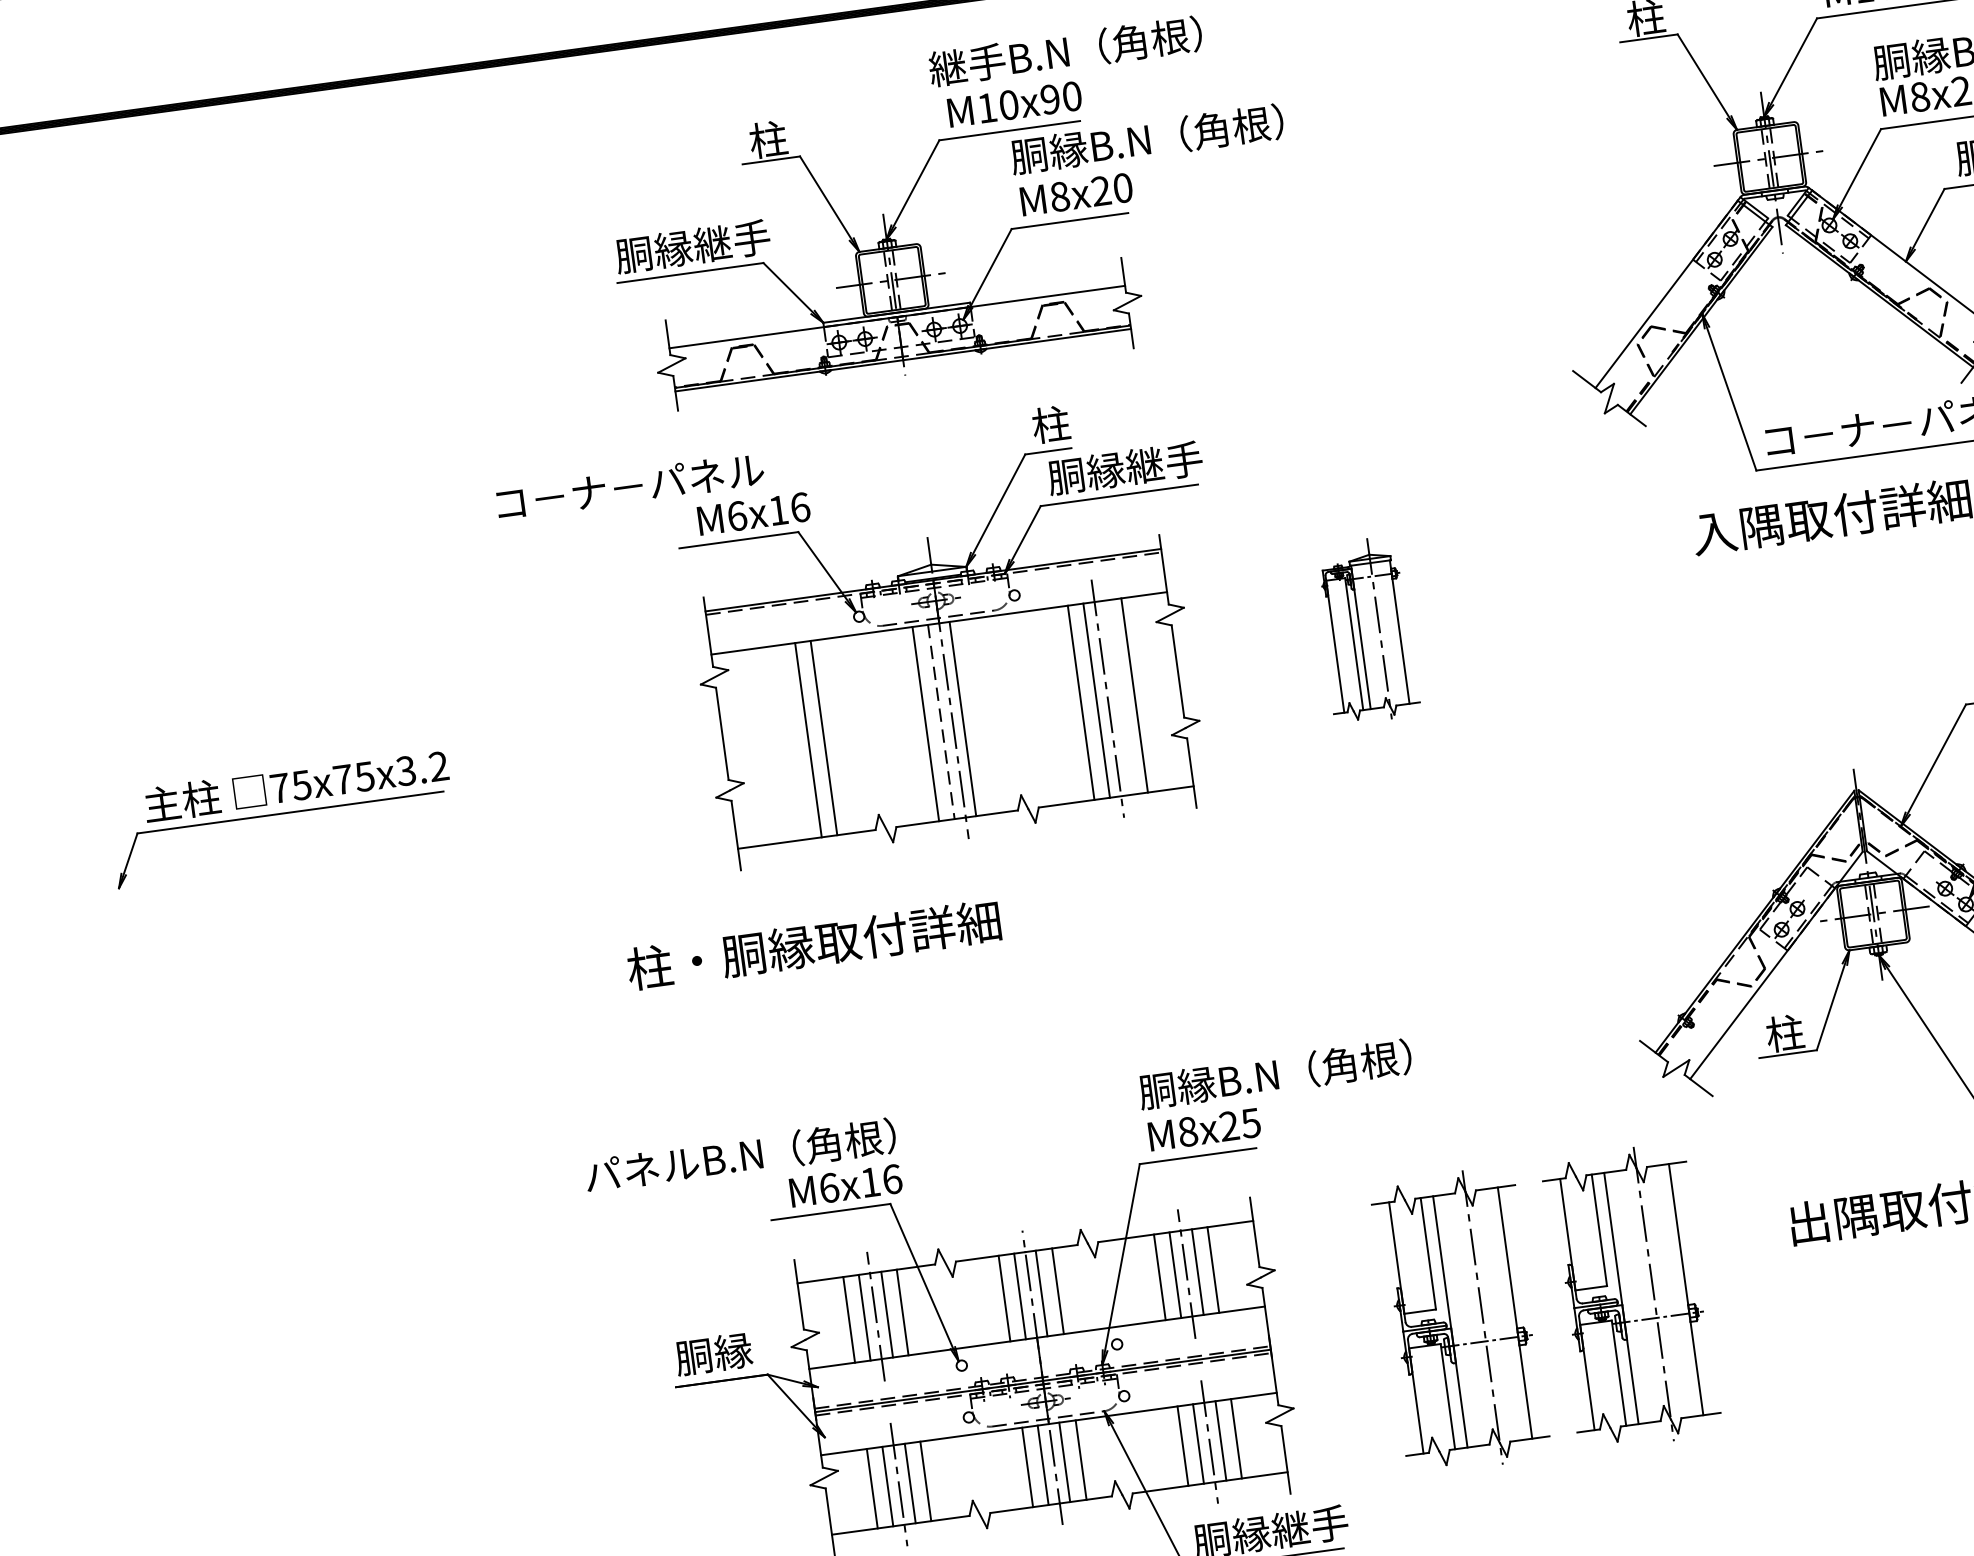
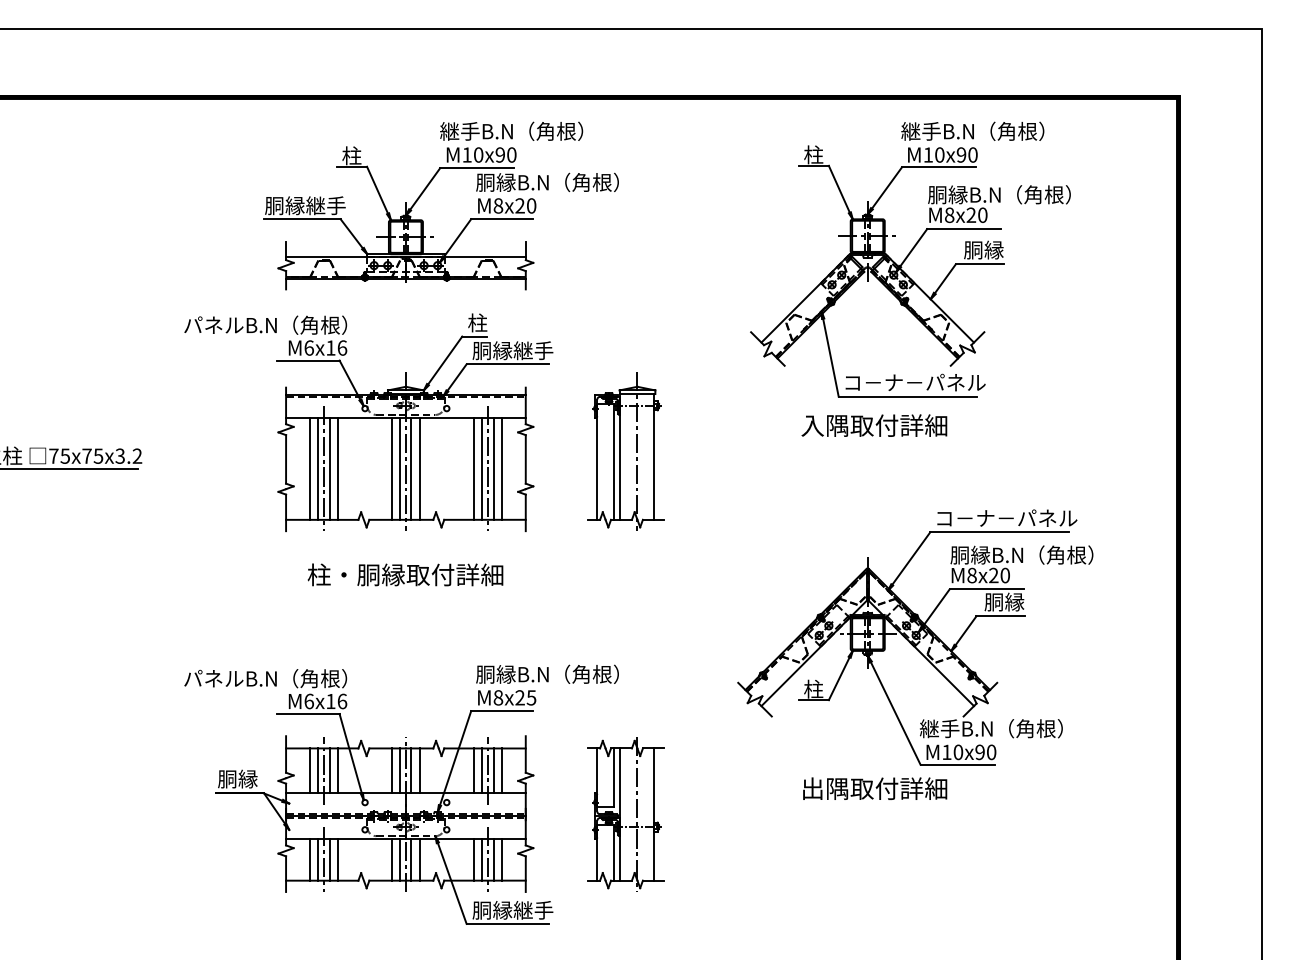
text: (648, 482) -> (265, 324), コ－ナ－パネル -> パネルB.N（角根）
part: (1365, 630) -> (625, 451), size x1.67
line: (1118, 697) -> (493, 468), added
line: (980, 716) -> (420, 468), added
line: (942, 723) -> (400, 469), dashed -> solid
line: (797, 741) -> (324, 468), added
line: (786, 742) -> (318, 468), added
line: (771, 744) -> (310, 468), added
text: (813, 944) -> (405, 574), moved
part: (1631, 1297) -> (715, 814), removed

